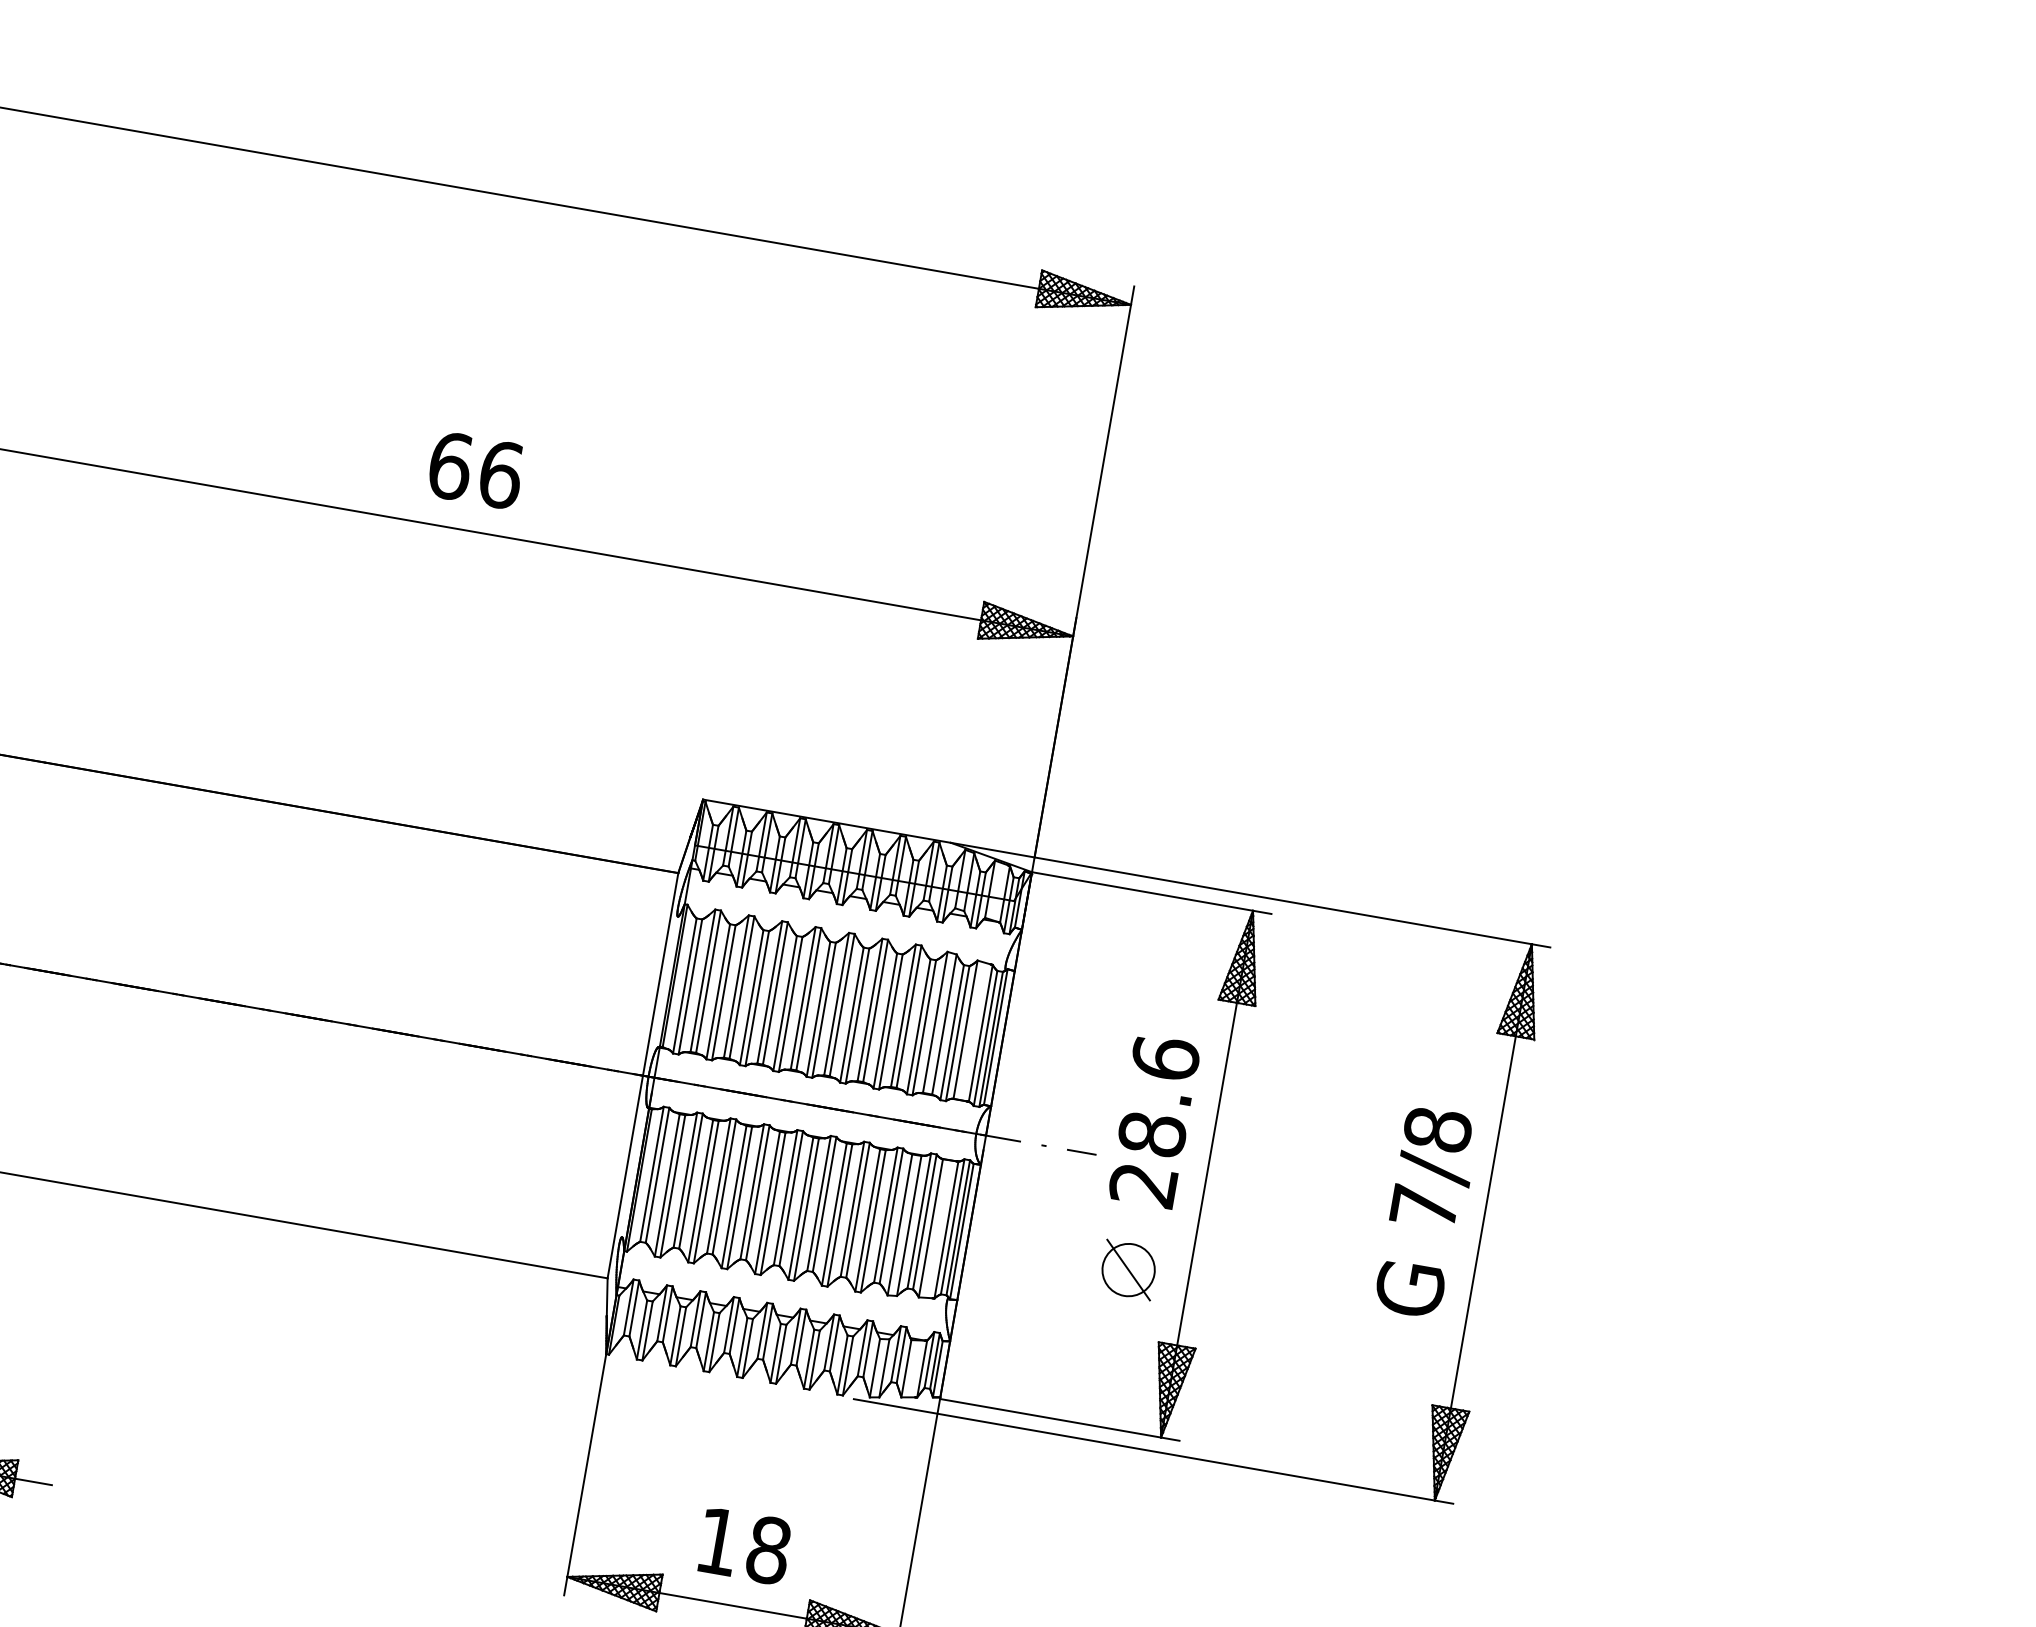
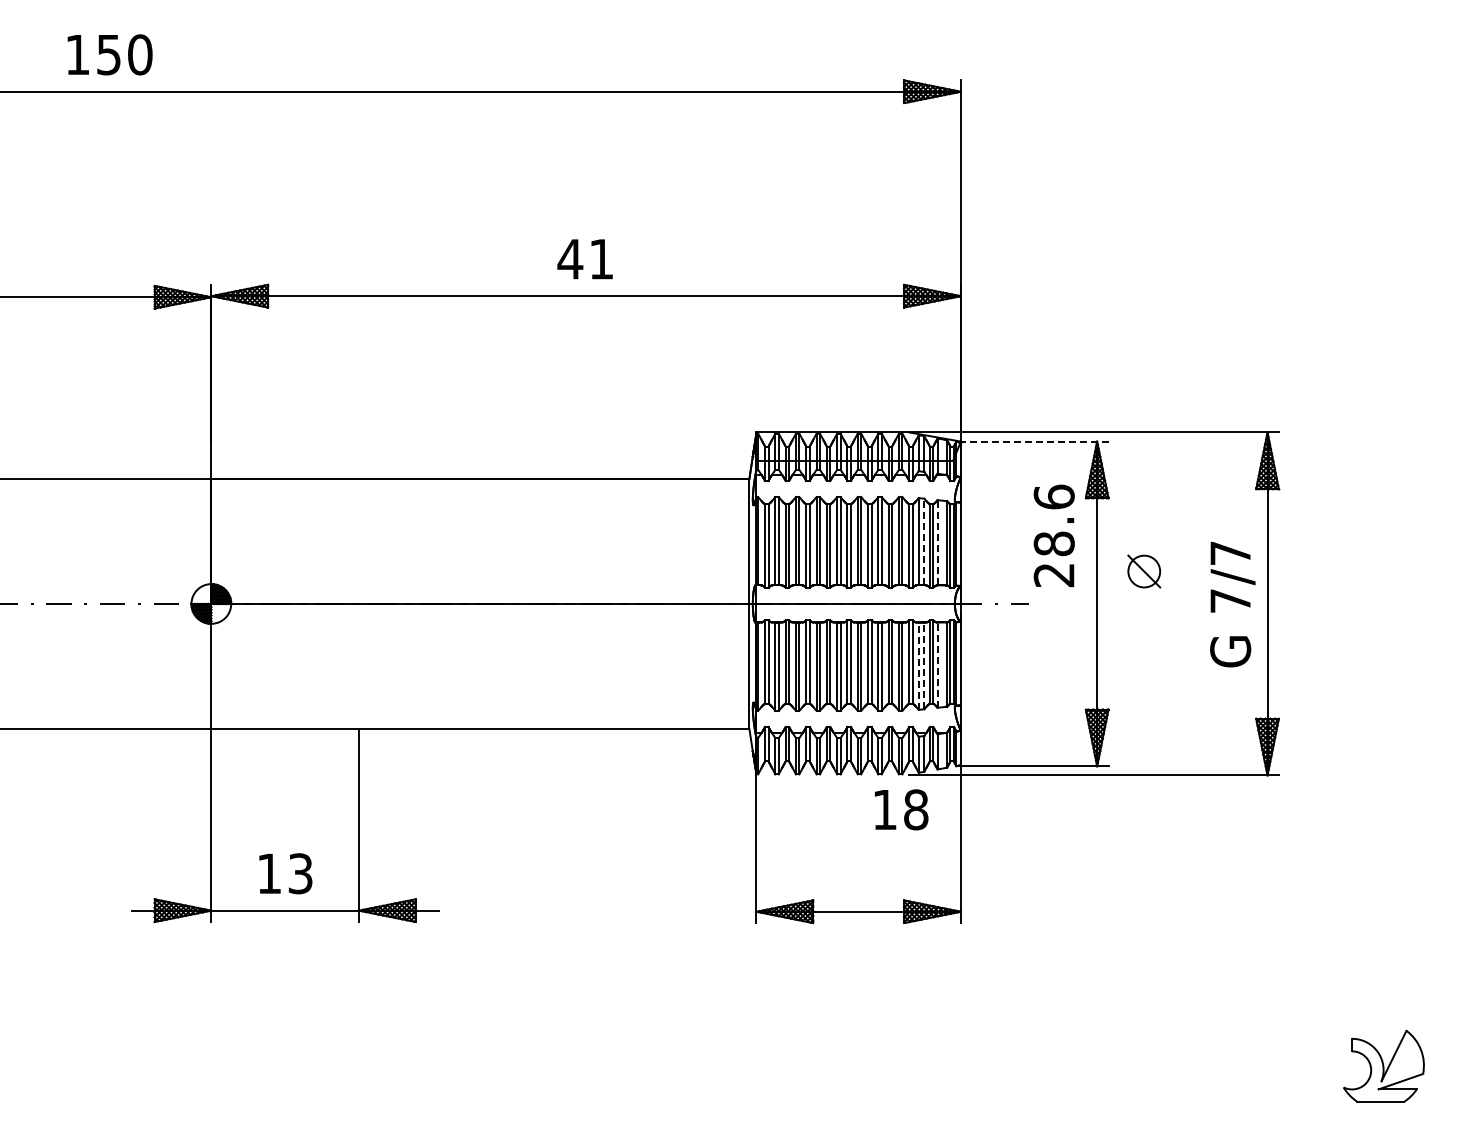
text: (474, 469) -> (585, 258), 66 -> 41
line: (1151, 892) -> (1034, 441), solid -> dashed
line: (944, 1023) -> (924, 541), solid -> dashed
line: (965, 1029) -> (937, 542), solid -> dashed
text: (1153, 1120) -> (1053, 535), moved
text: (1437, 1130) -> (1230, 553), 7/8 -> 7/7
line: (899, 1223) -> (918, 665), solid -> dashed
line: (909, 1225) -> (924, 665), solid -> dashed
line: (930, 1228) -> (937, 665), solid -> dashed
part: (1129, 1270) -> (1144, 571), moved
text: (745, 1545) -> (901, 809), moved

